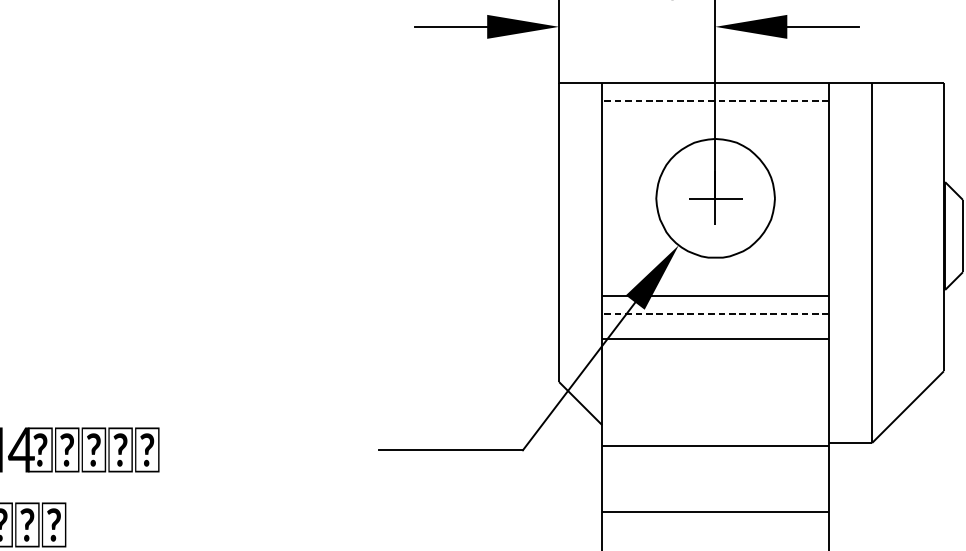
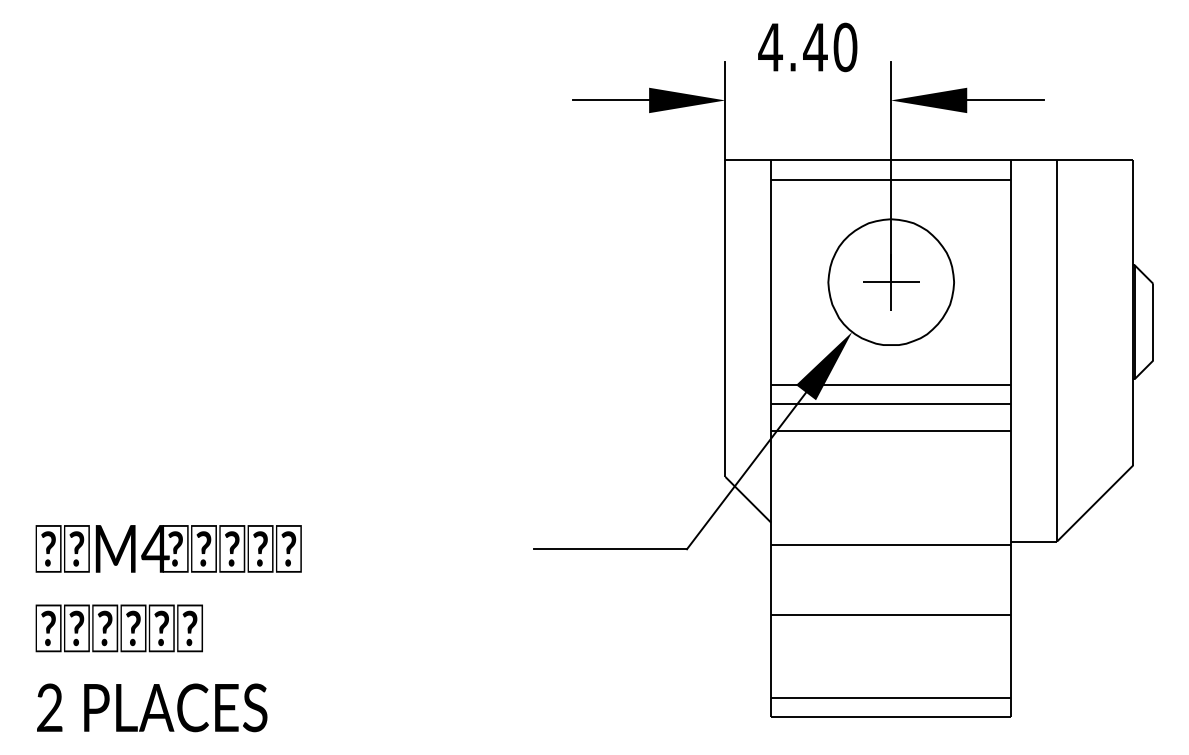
line: (714, 101) -> (890, 179), dashed -> solid
line: (714, 313) -> (890, 404), dashed -> solid

